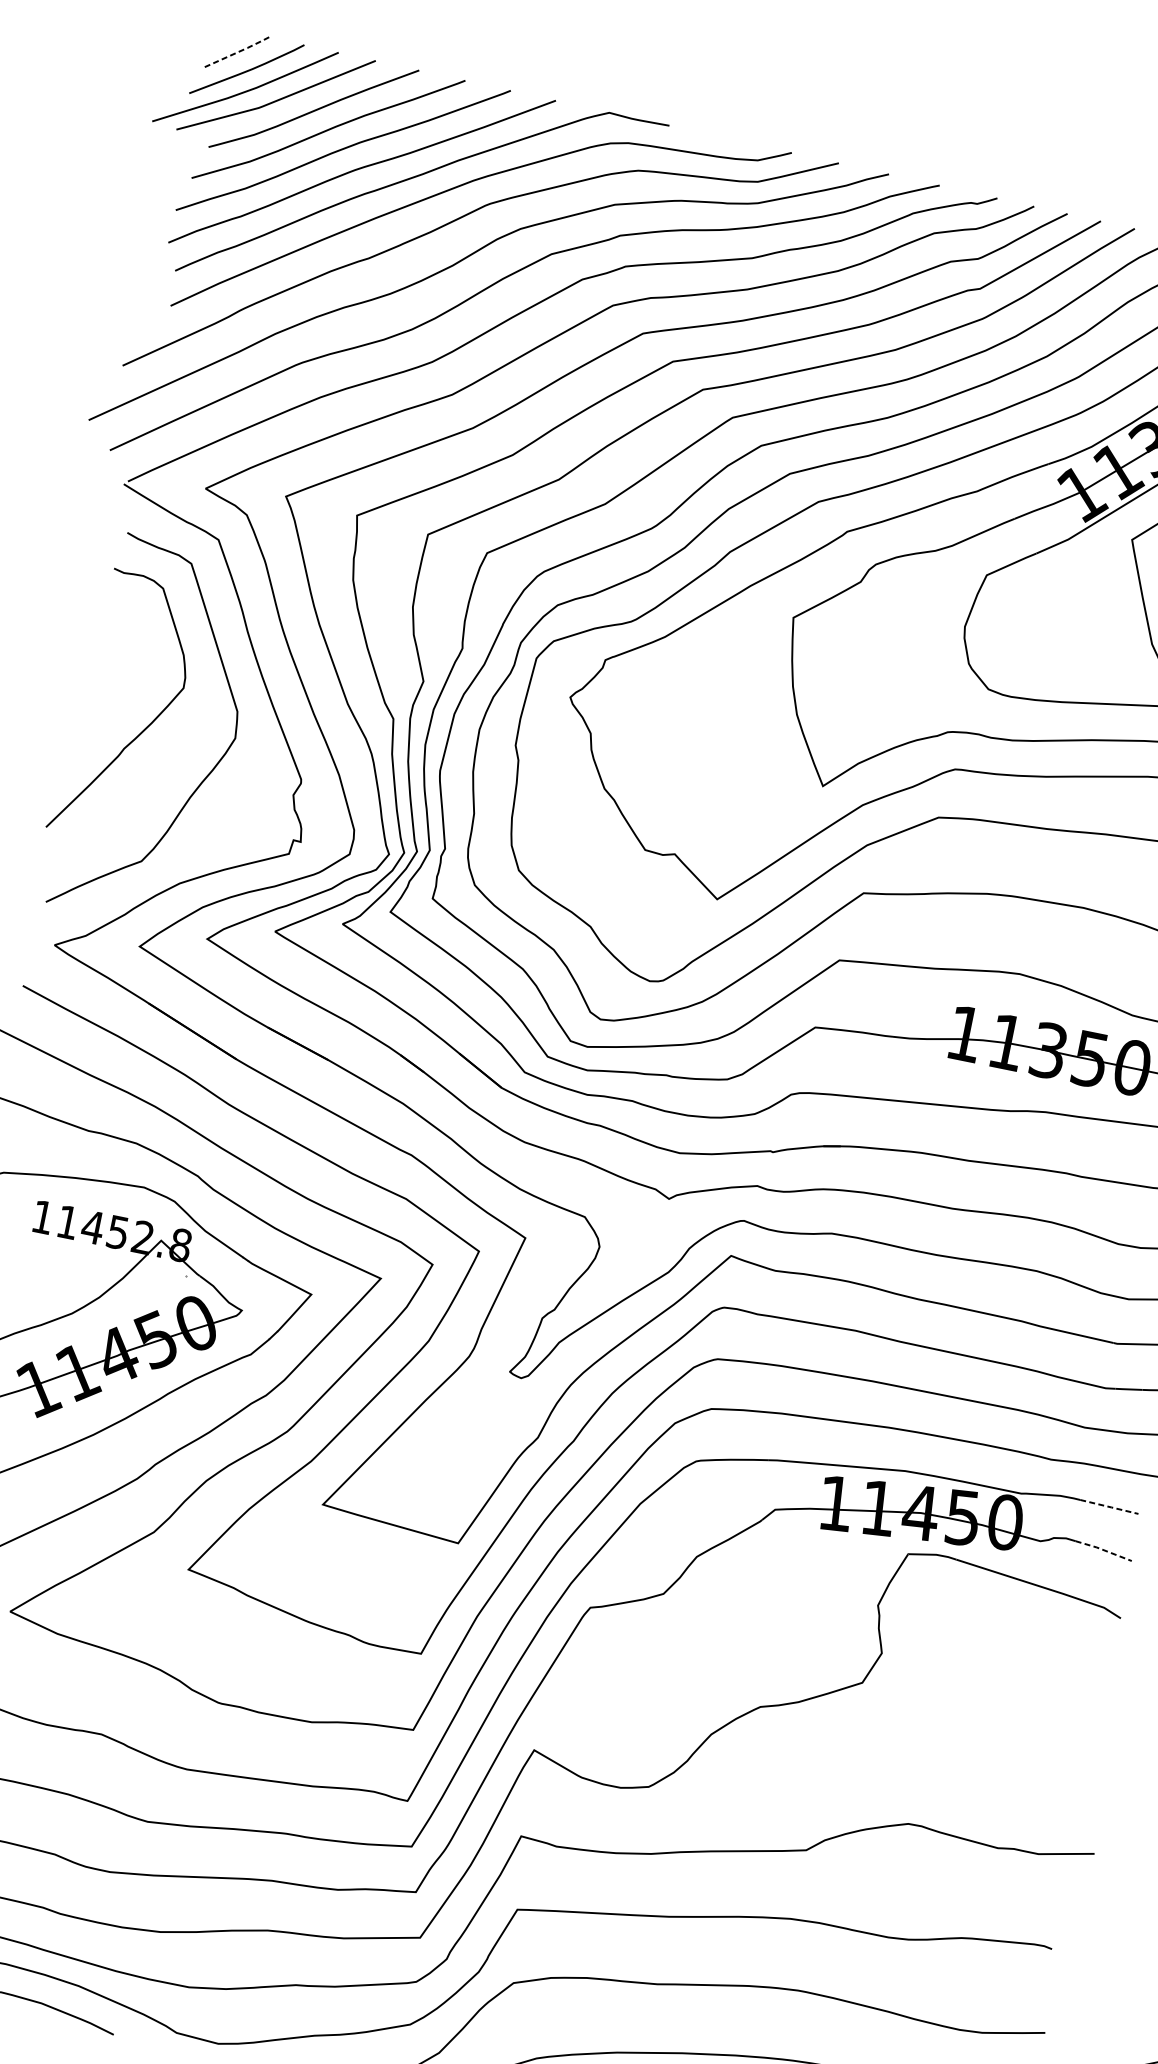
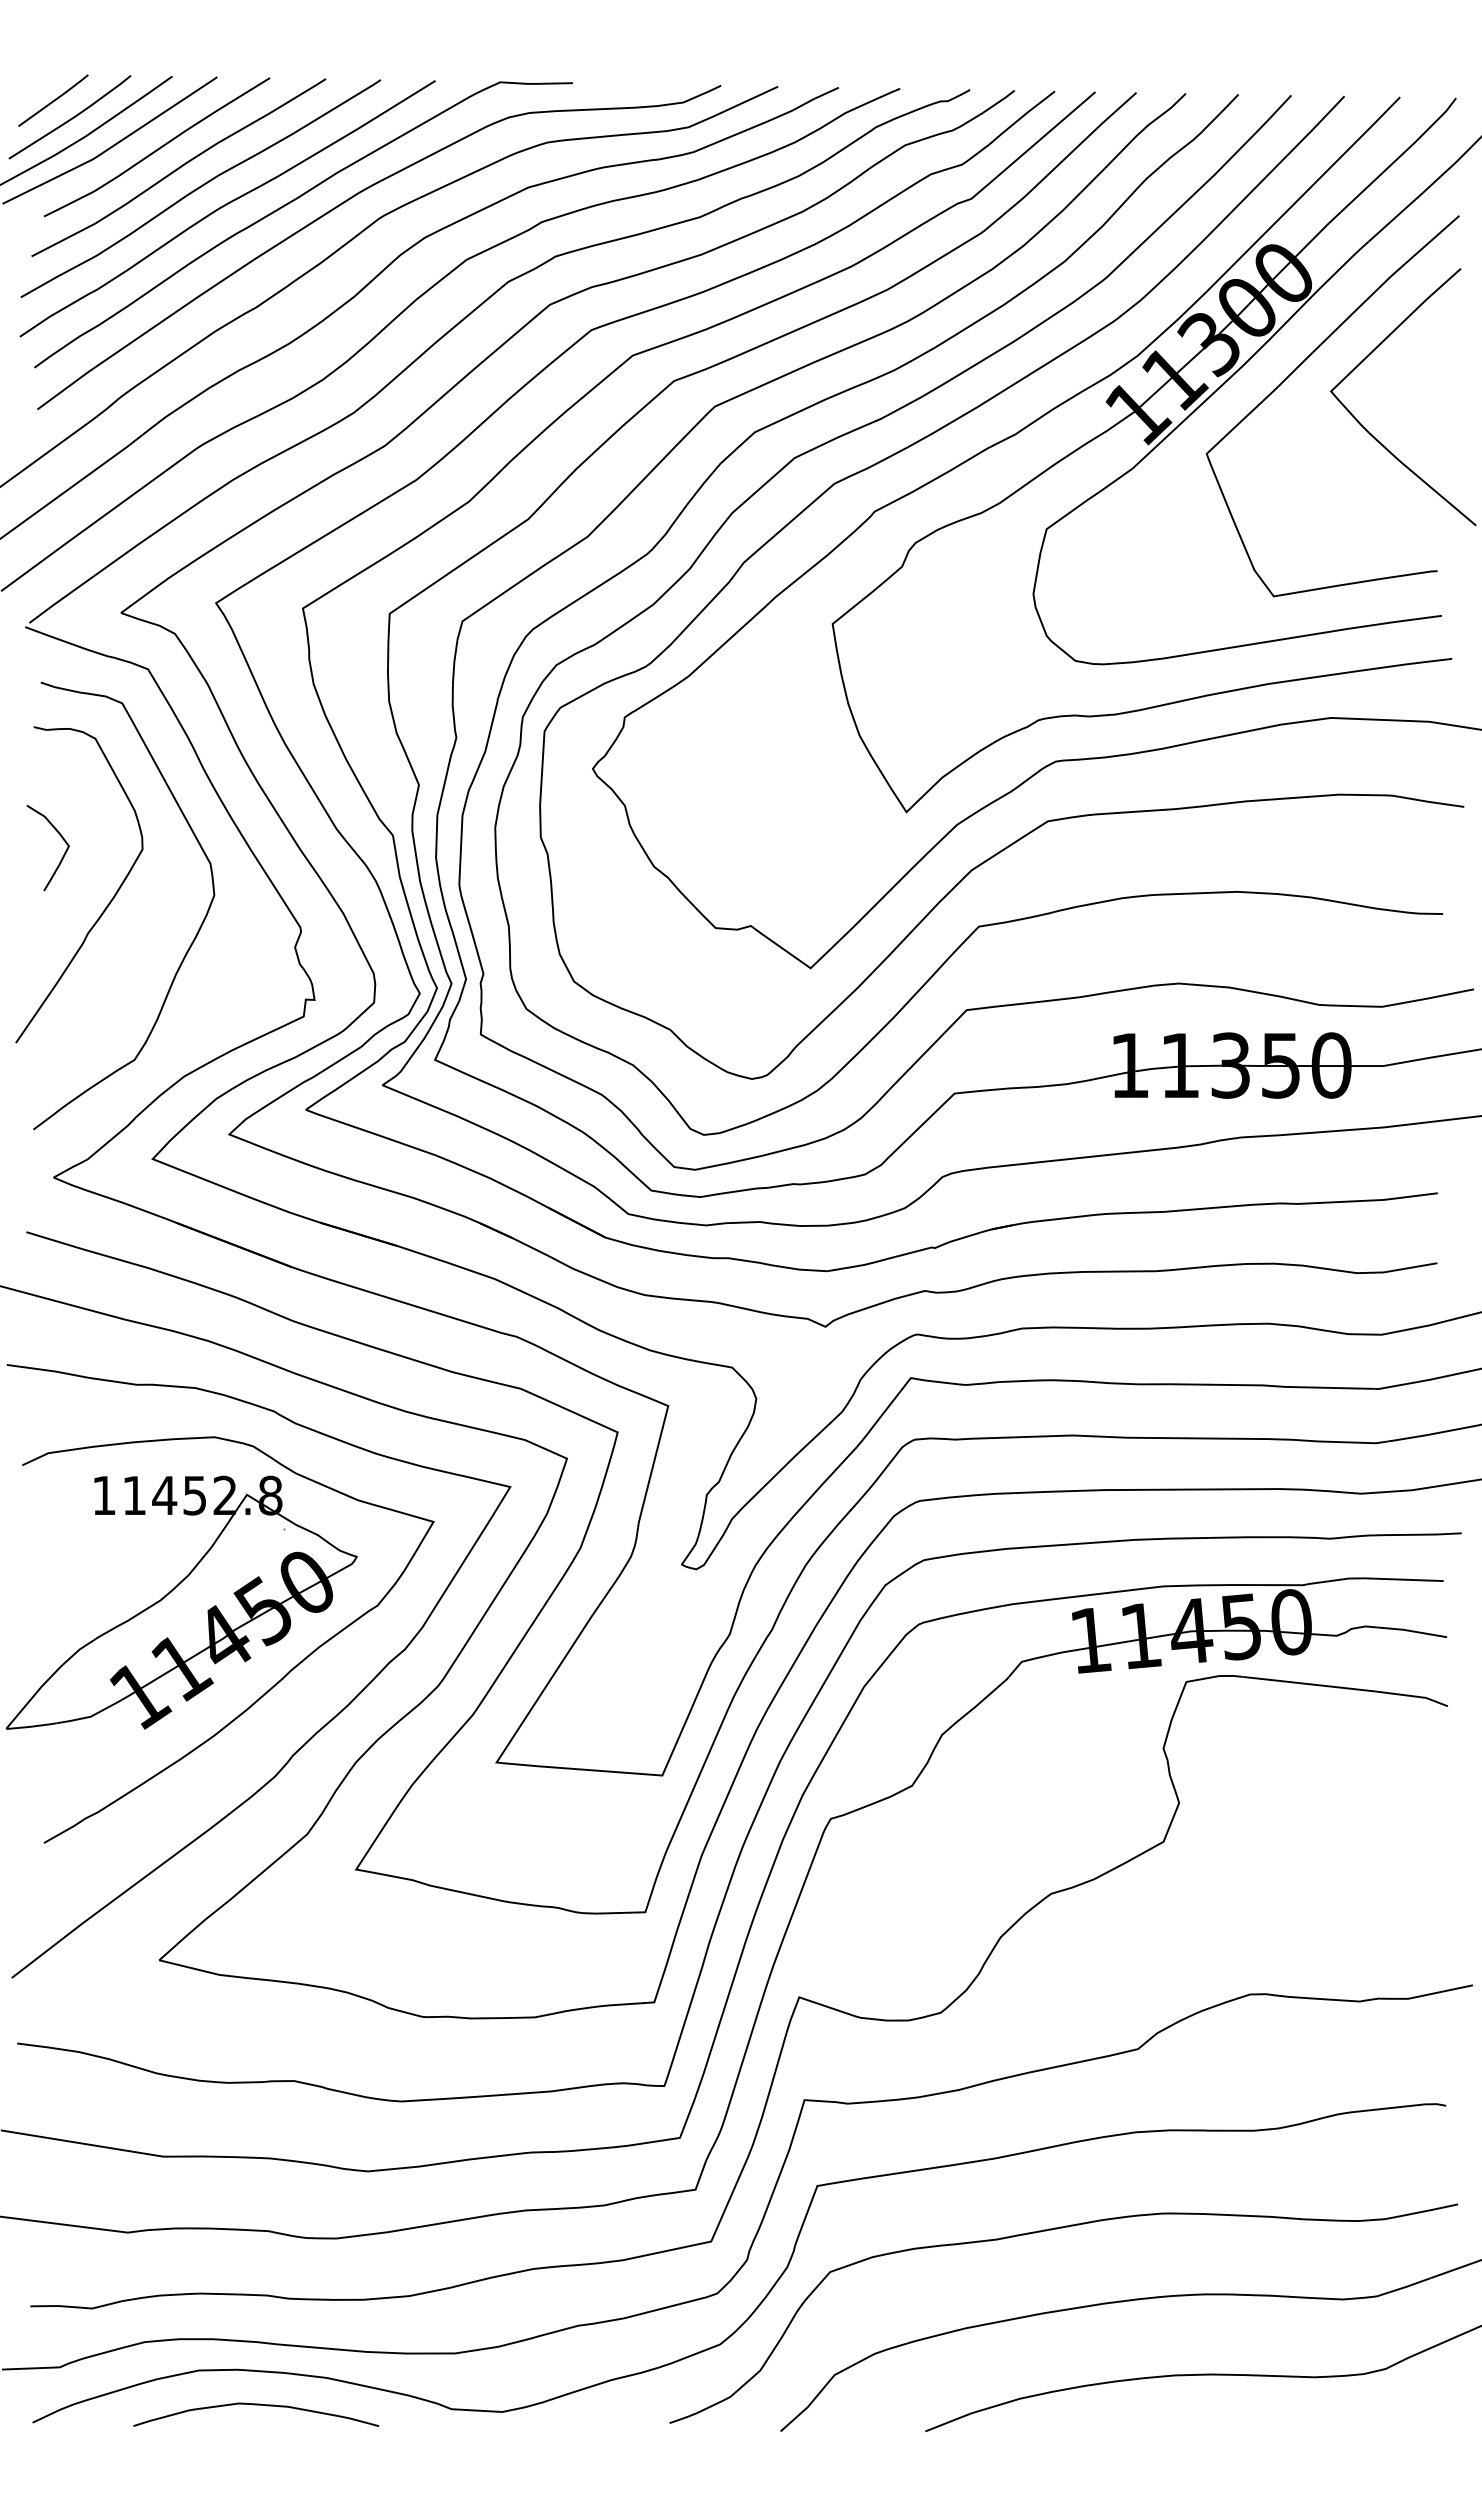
line: (236, 52) -> (54, 100), dashed -> solid
curve: (117, 662) -> (59, 835), added
line: (1110, 1506) -> (1409, 1579), dashed -> solid
line: (1104, 1550) -> (1412, 1631), dashed -> solid

